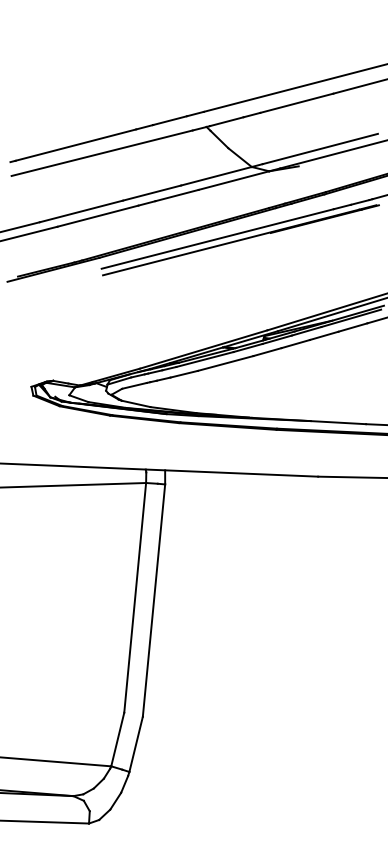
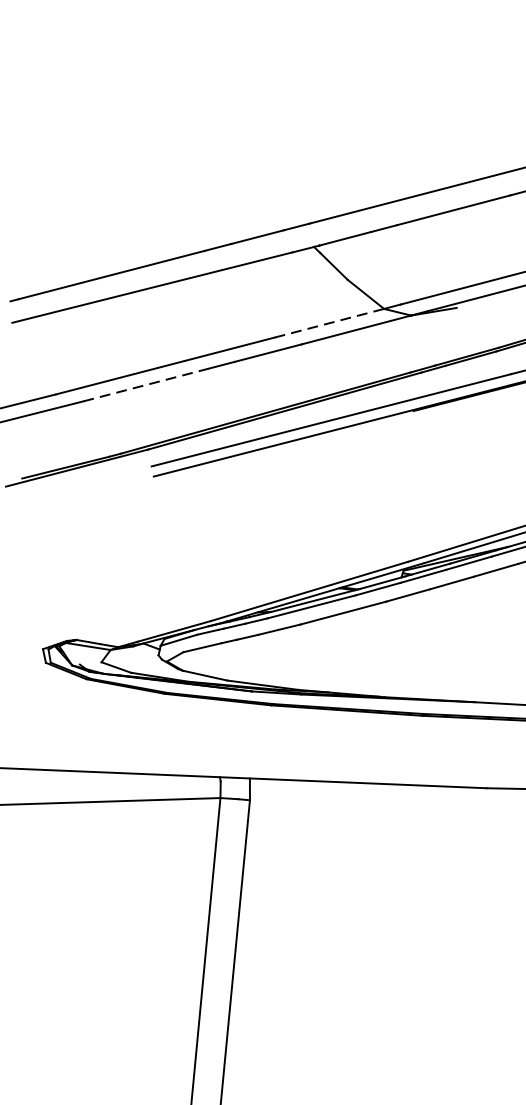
line: (216, 176) -> (329, 323), solid -> dashed
line: (98, 216) -> (146, 385), solid -> dashed

